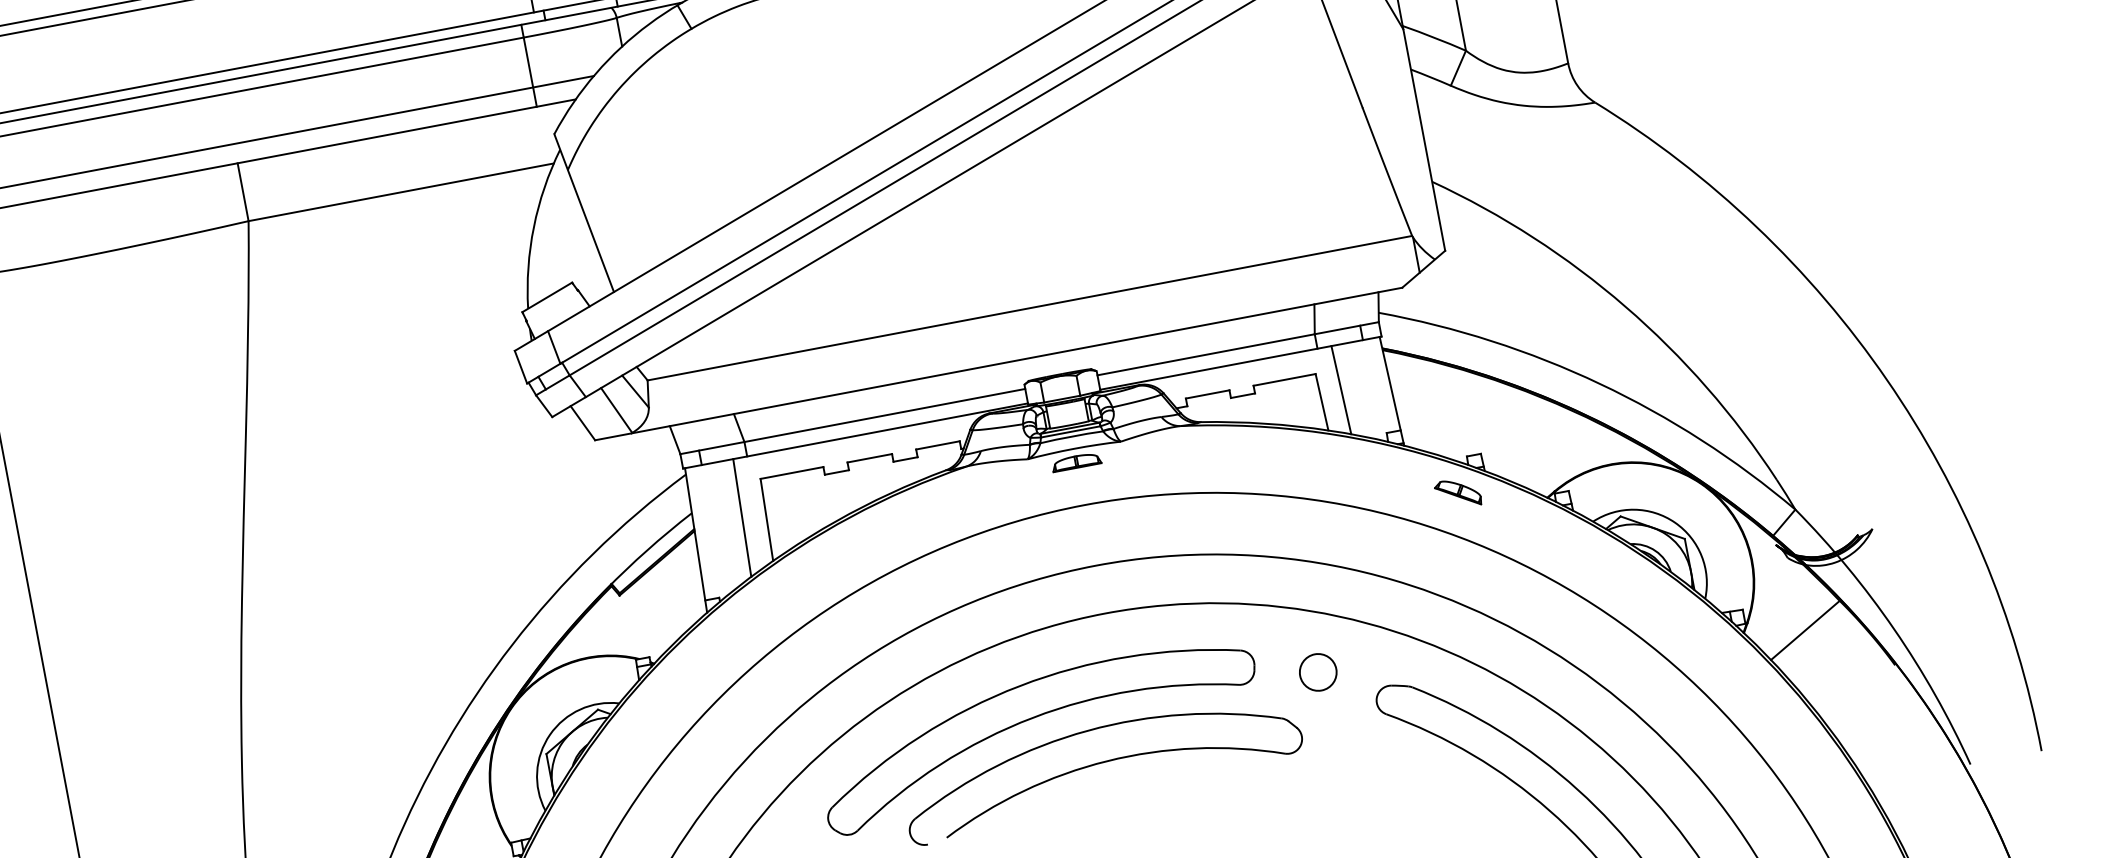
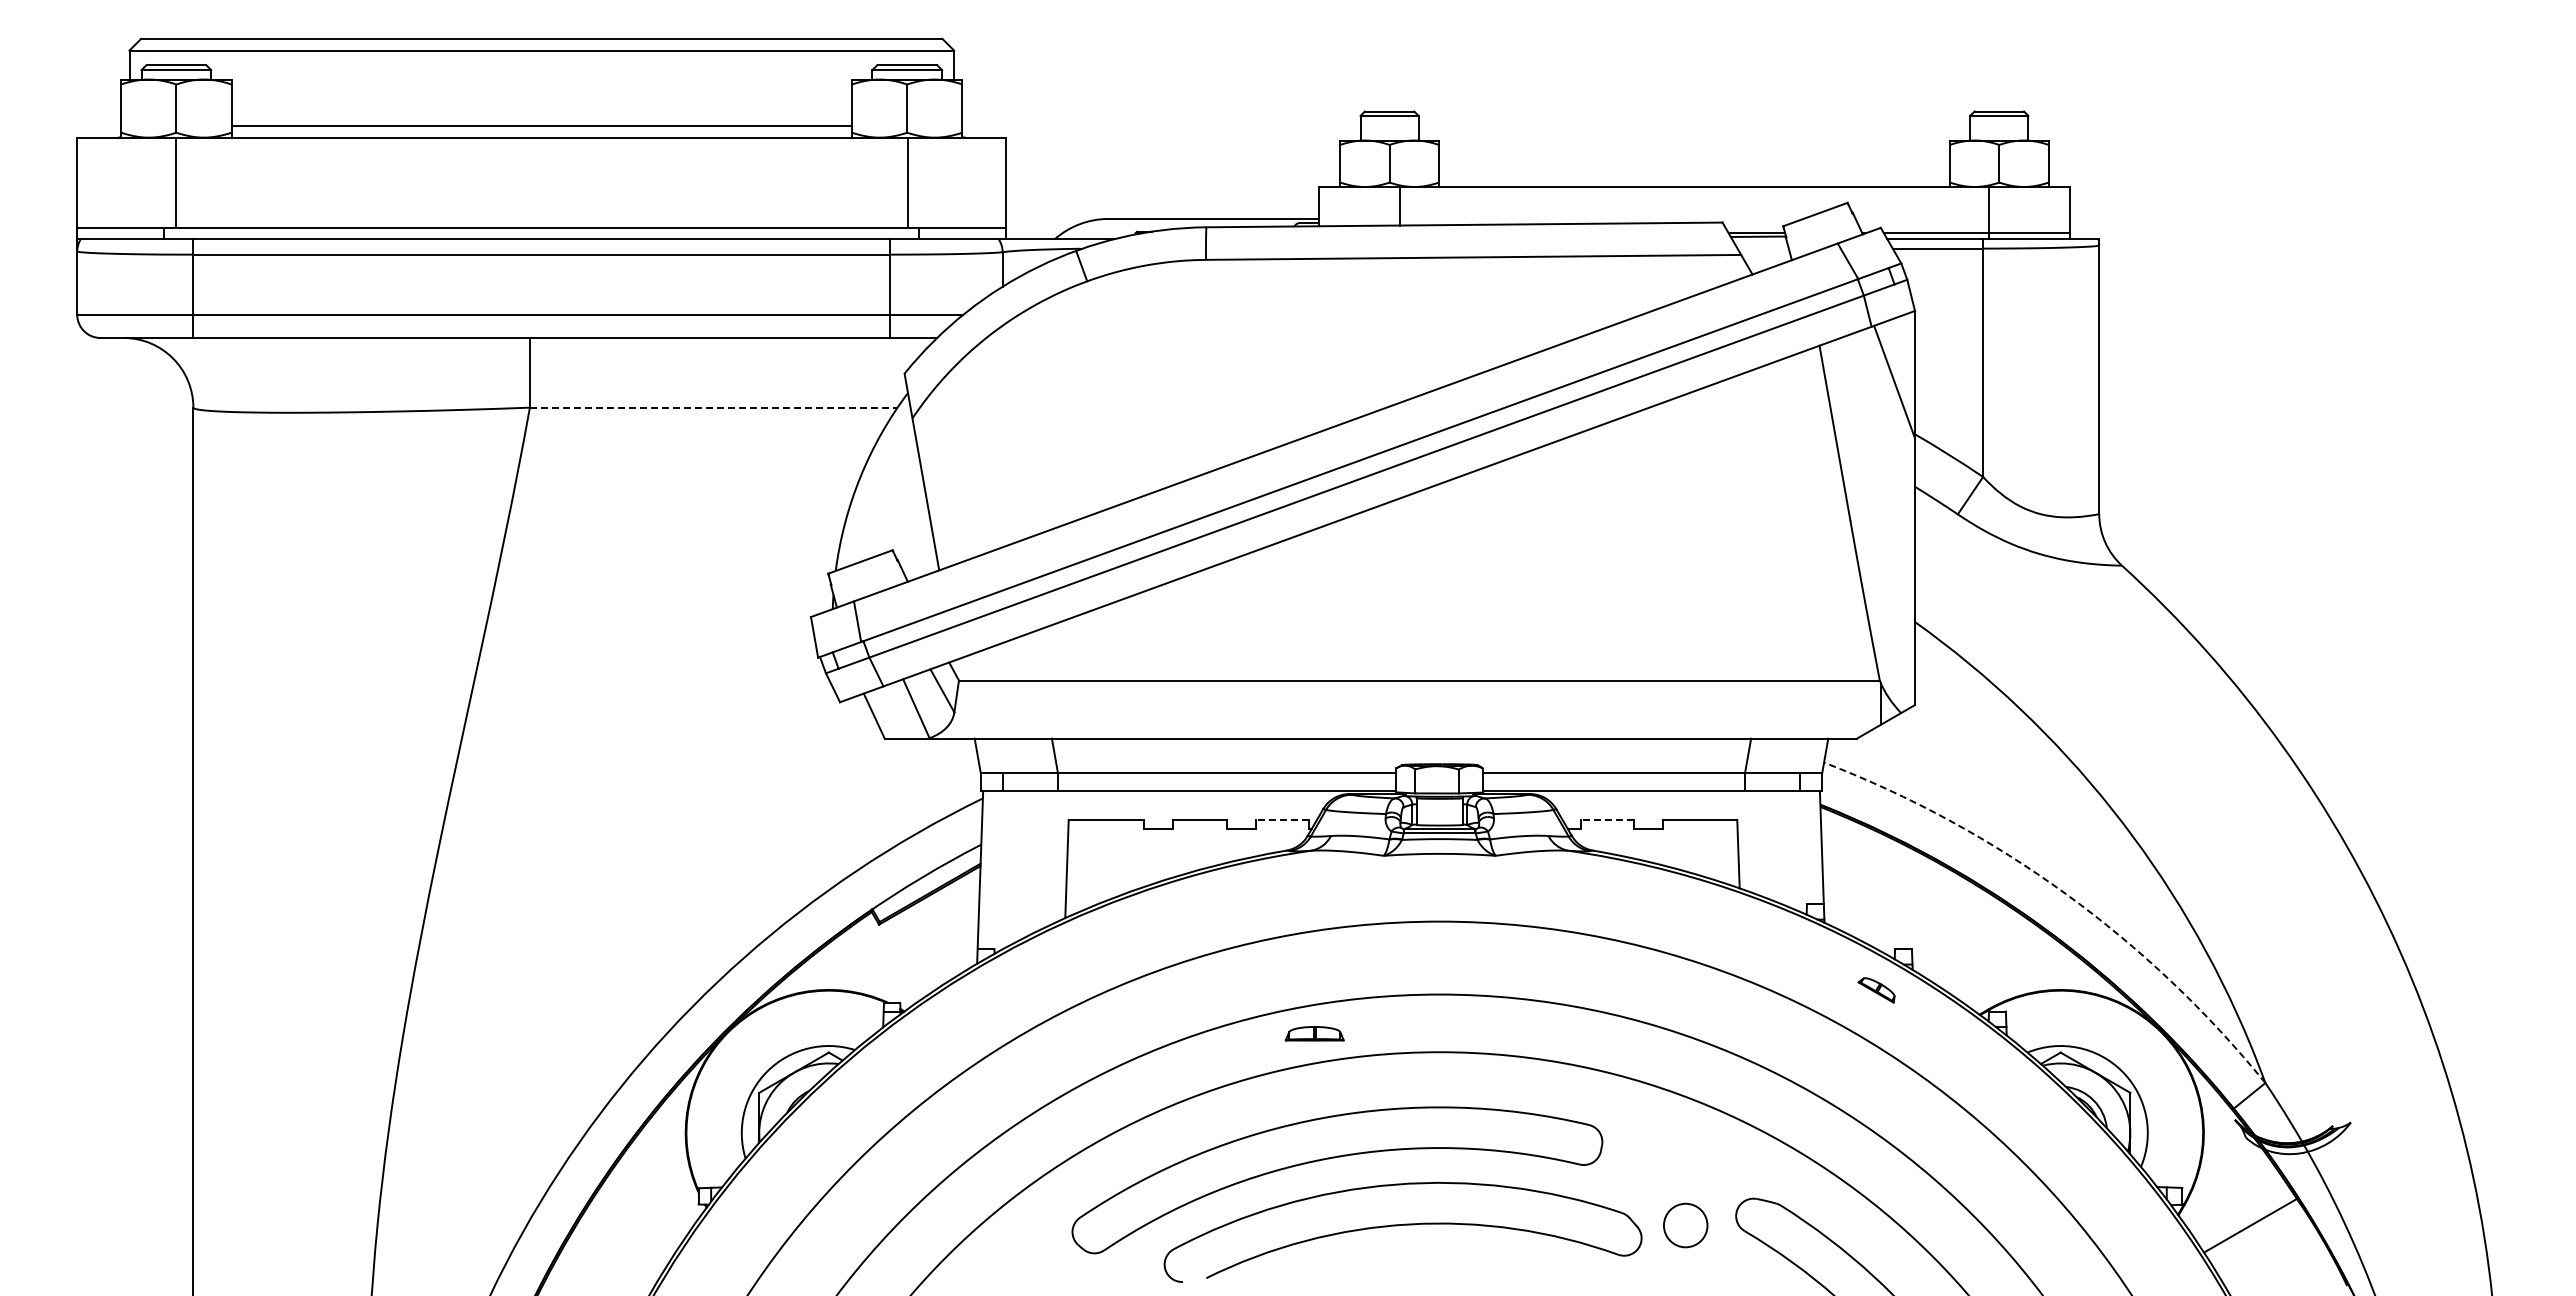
line: (401, 192) -> (713, 407), solid -> dashed
arc: (1599, 383) -> (2065, 893), solid -> dashed
line: (1341, 389) -> (1763, 843), removed
line: (1207, 394) -> (1606, 819), solid -> dashed
line: (937, 445) -> (1281, 819), solid -> dashed
part: (1076, 461) -> (1314, 1033), moved
part: (1457, 493) -> (1876, 990), size x0.7
line: (741, 517) -> (1038, 860), removed
circle: (1318, 672) -> (1685, 1225), moved

